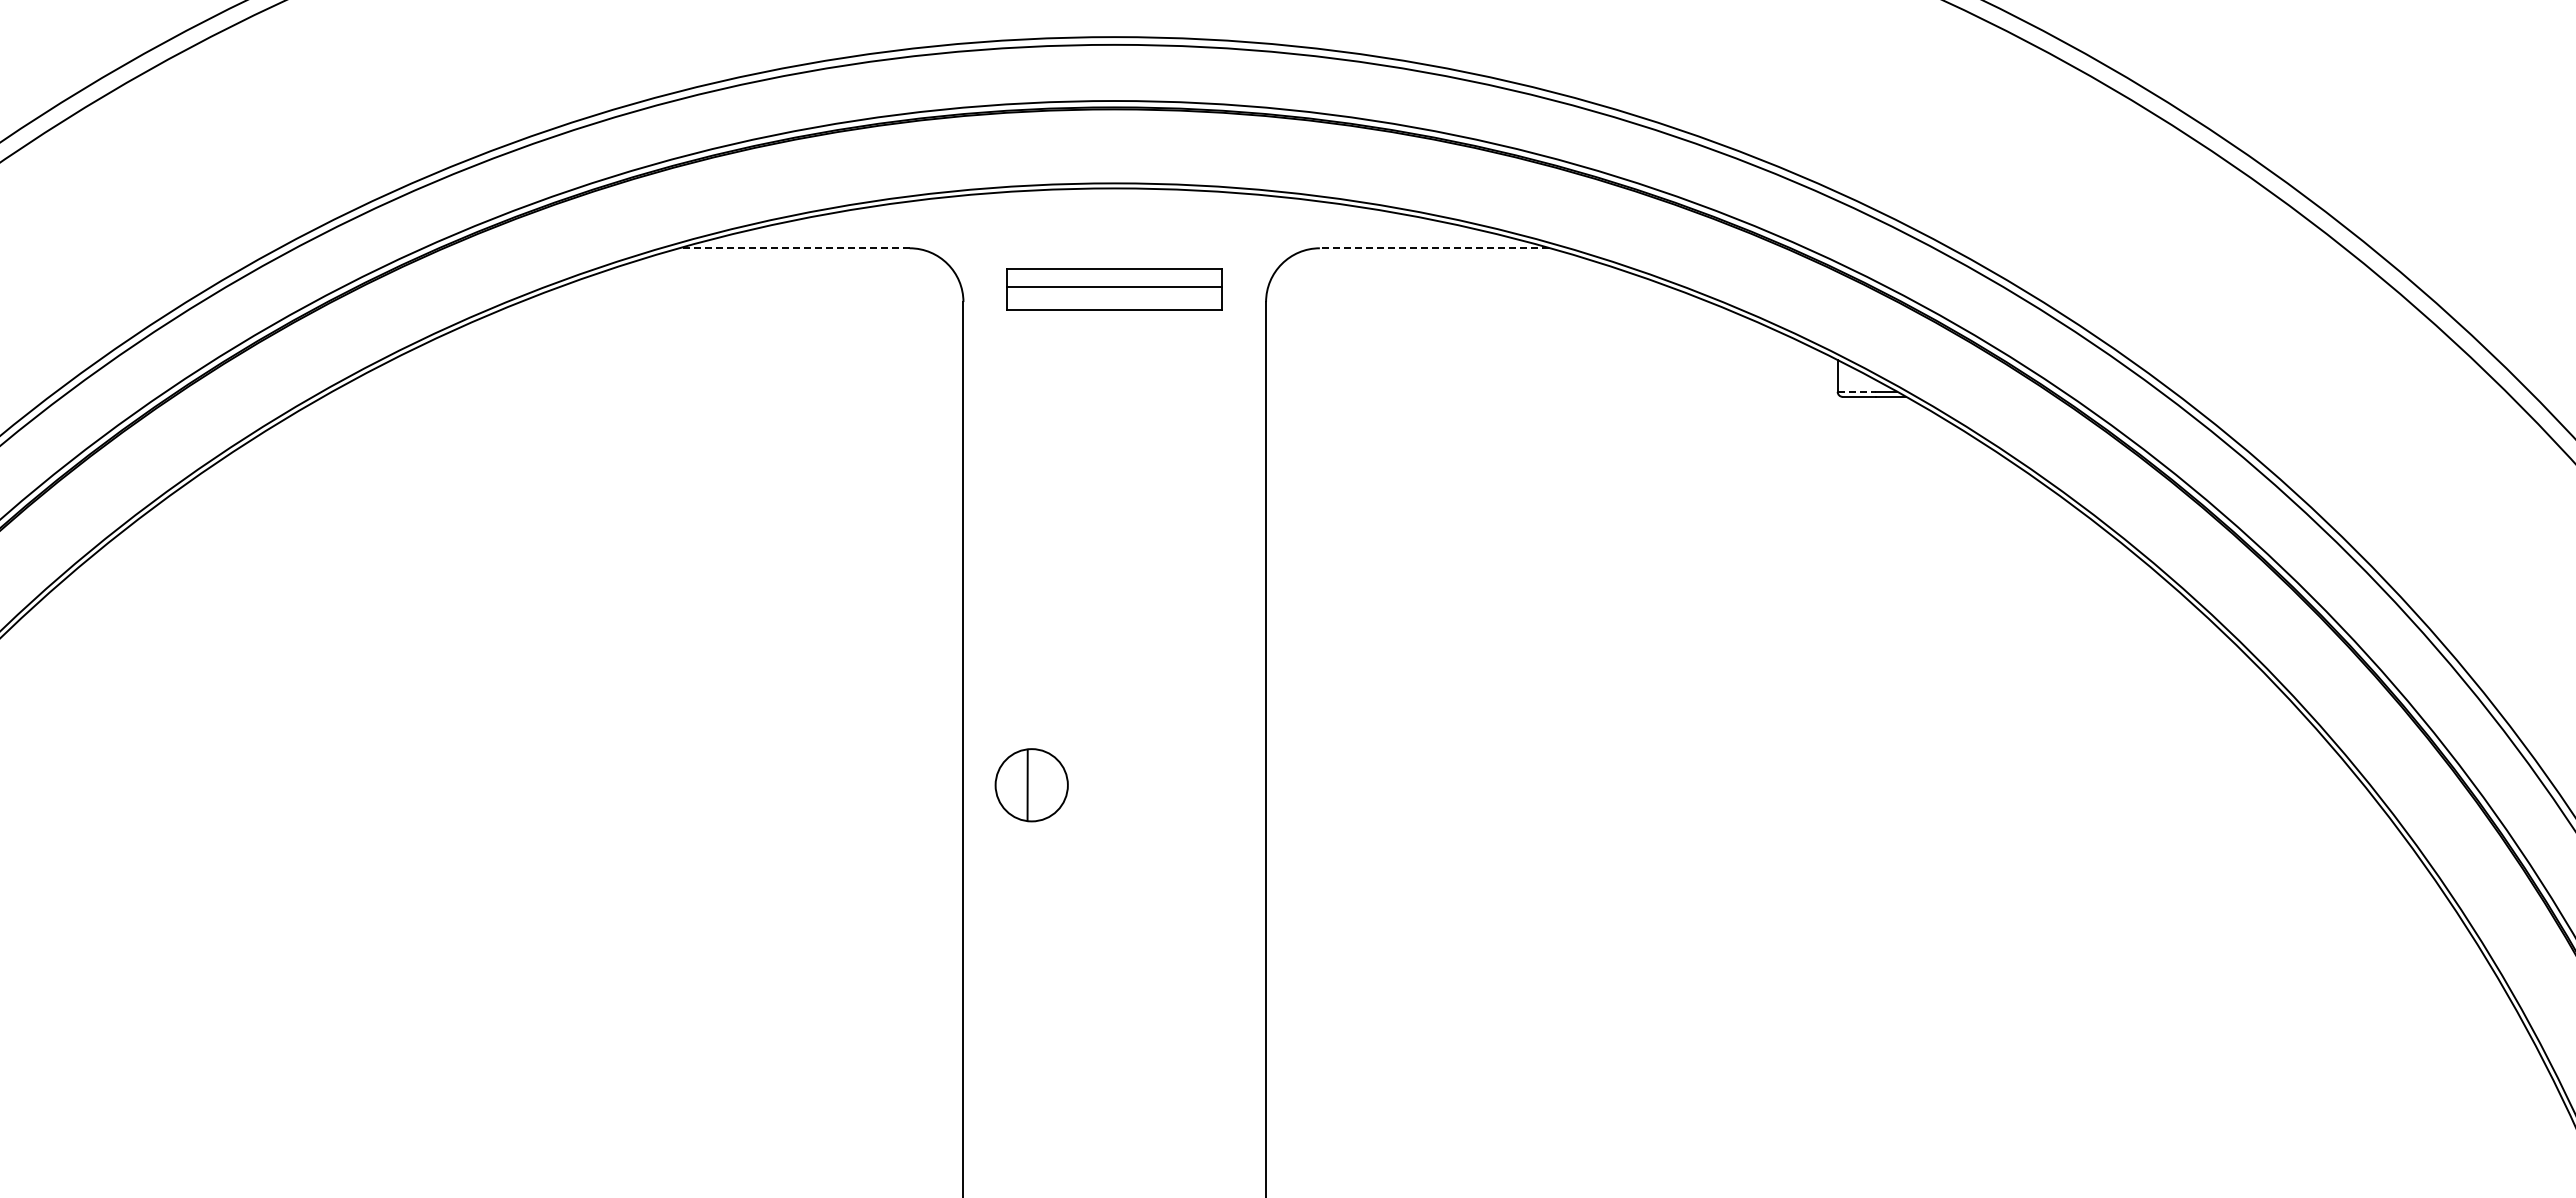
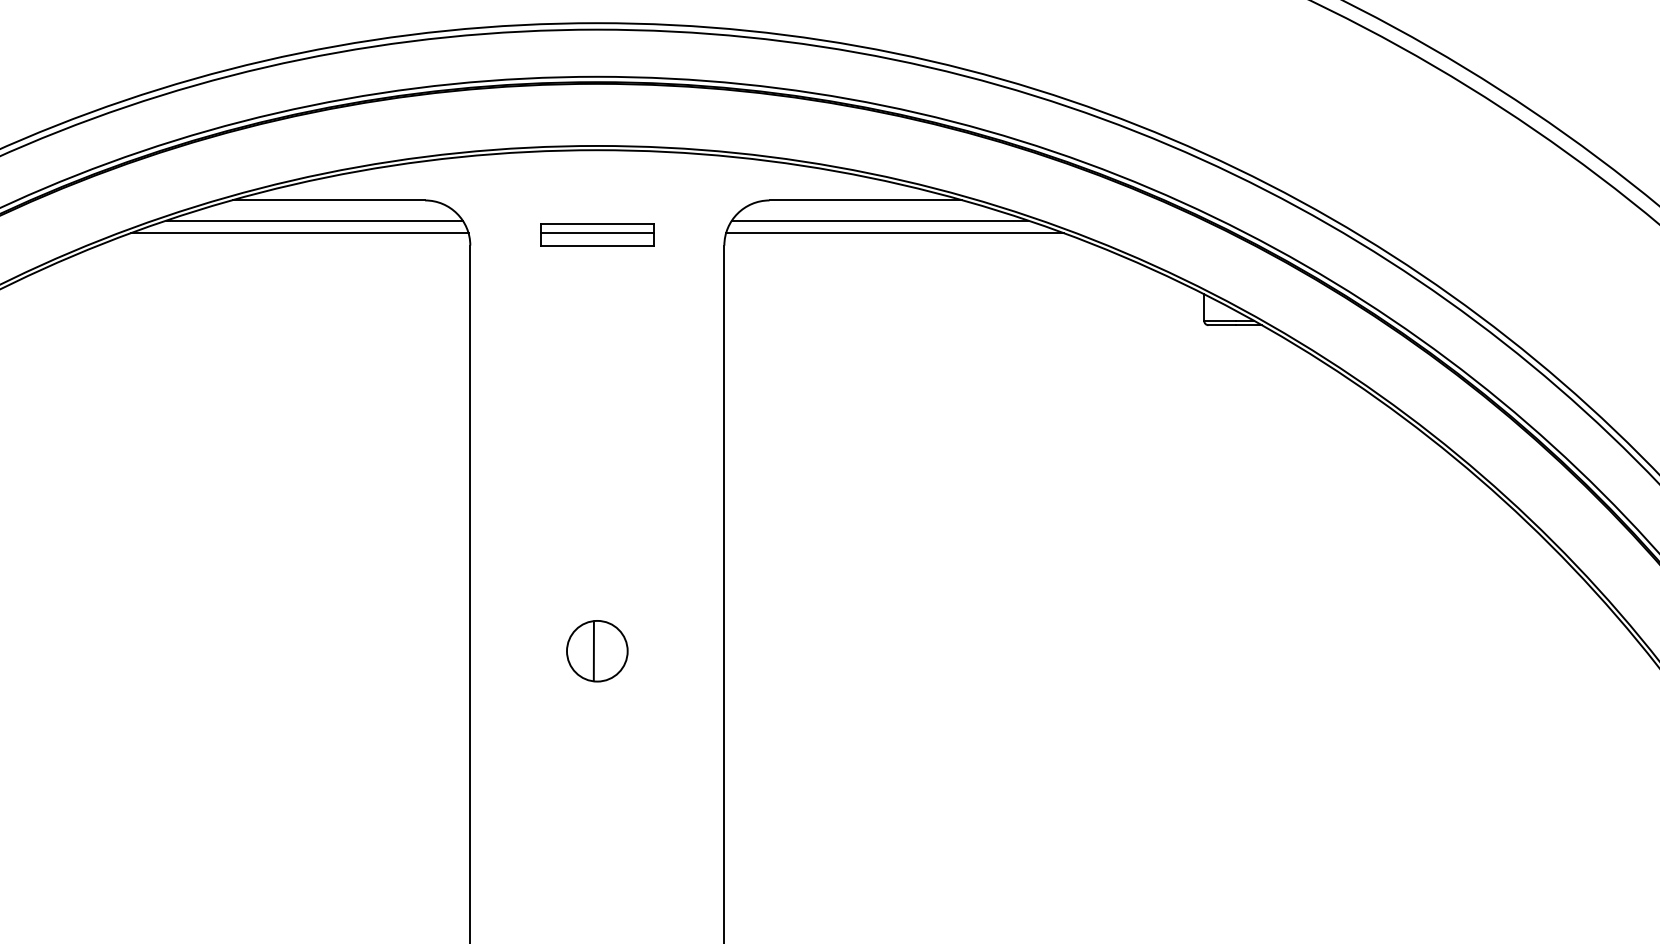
line: (795, 248) -> (329, 200), dashed -> solid
line: (1434, 248) -> (865, 200), dashed -> solid
line: (778, 272) -> (315, 220), added
line: (1450, 272) -> (879, 220), added
line: (760, 287) -> (299, 233), added
line: (1469, 287) -> (895, 233), added
part: (1114, 289) -> (597, 235), size x0.62
line: (1856, 391) -> (1220, 320), dashed -> solid
part: (1031, 785) -> (597, 651), moved

